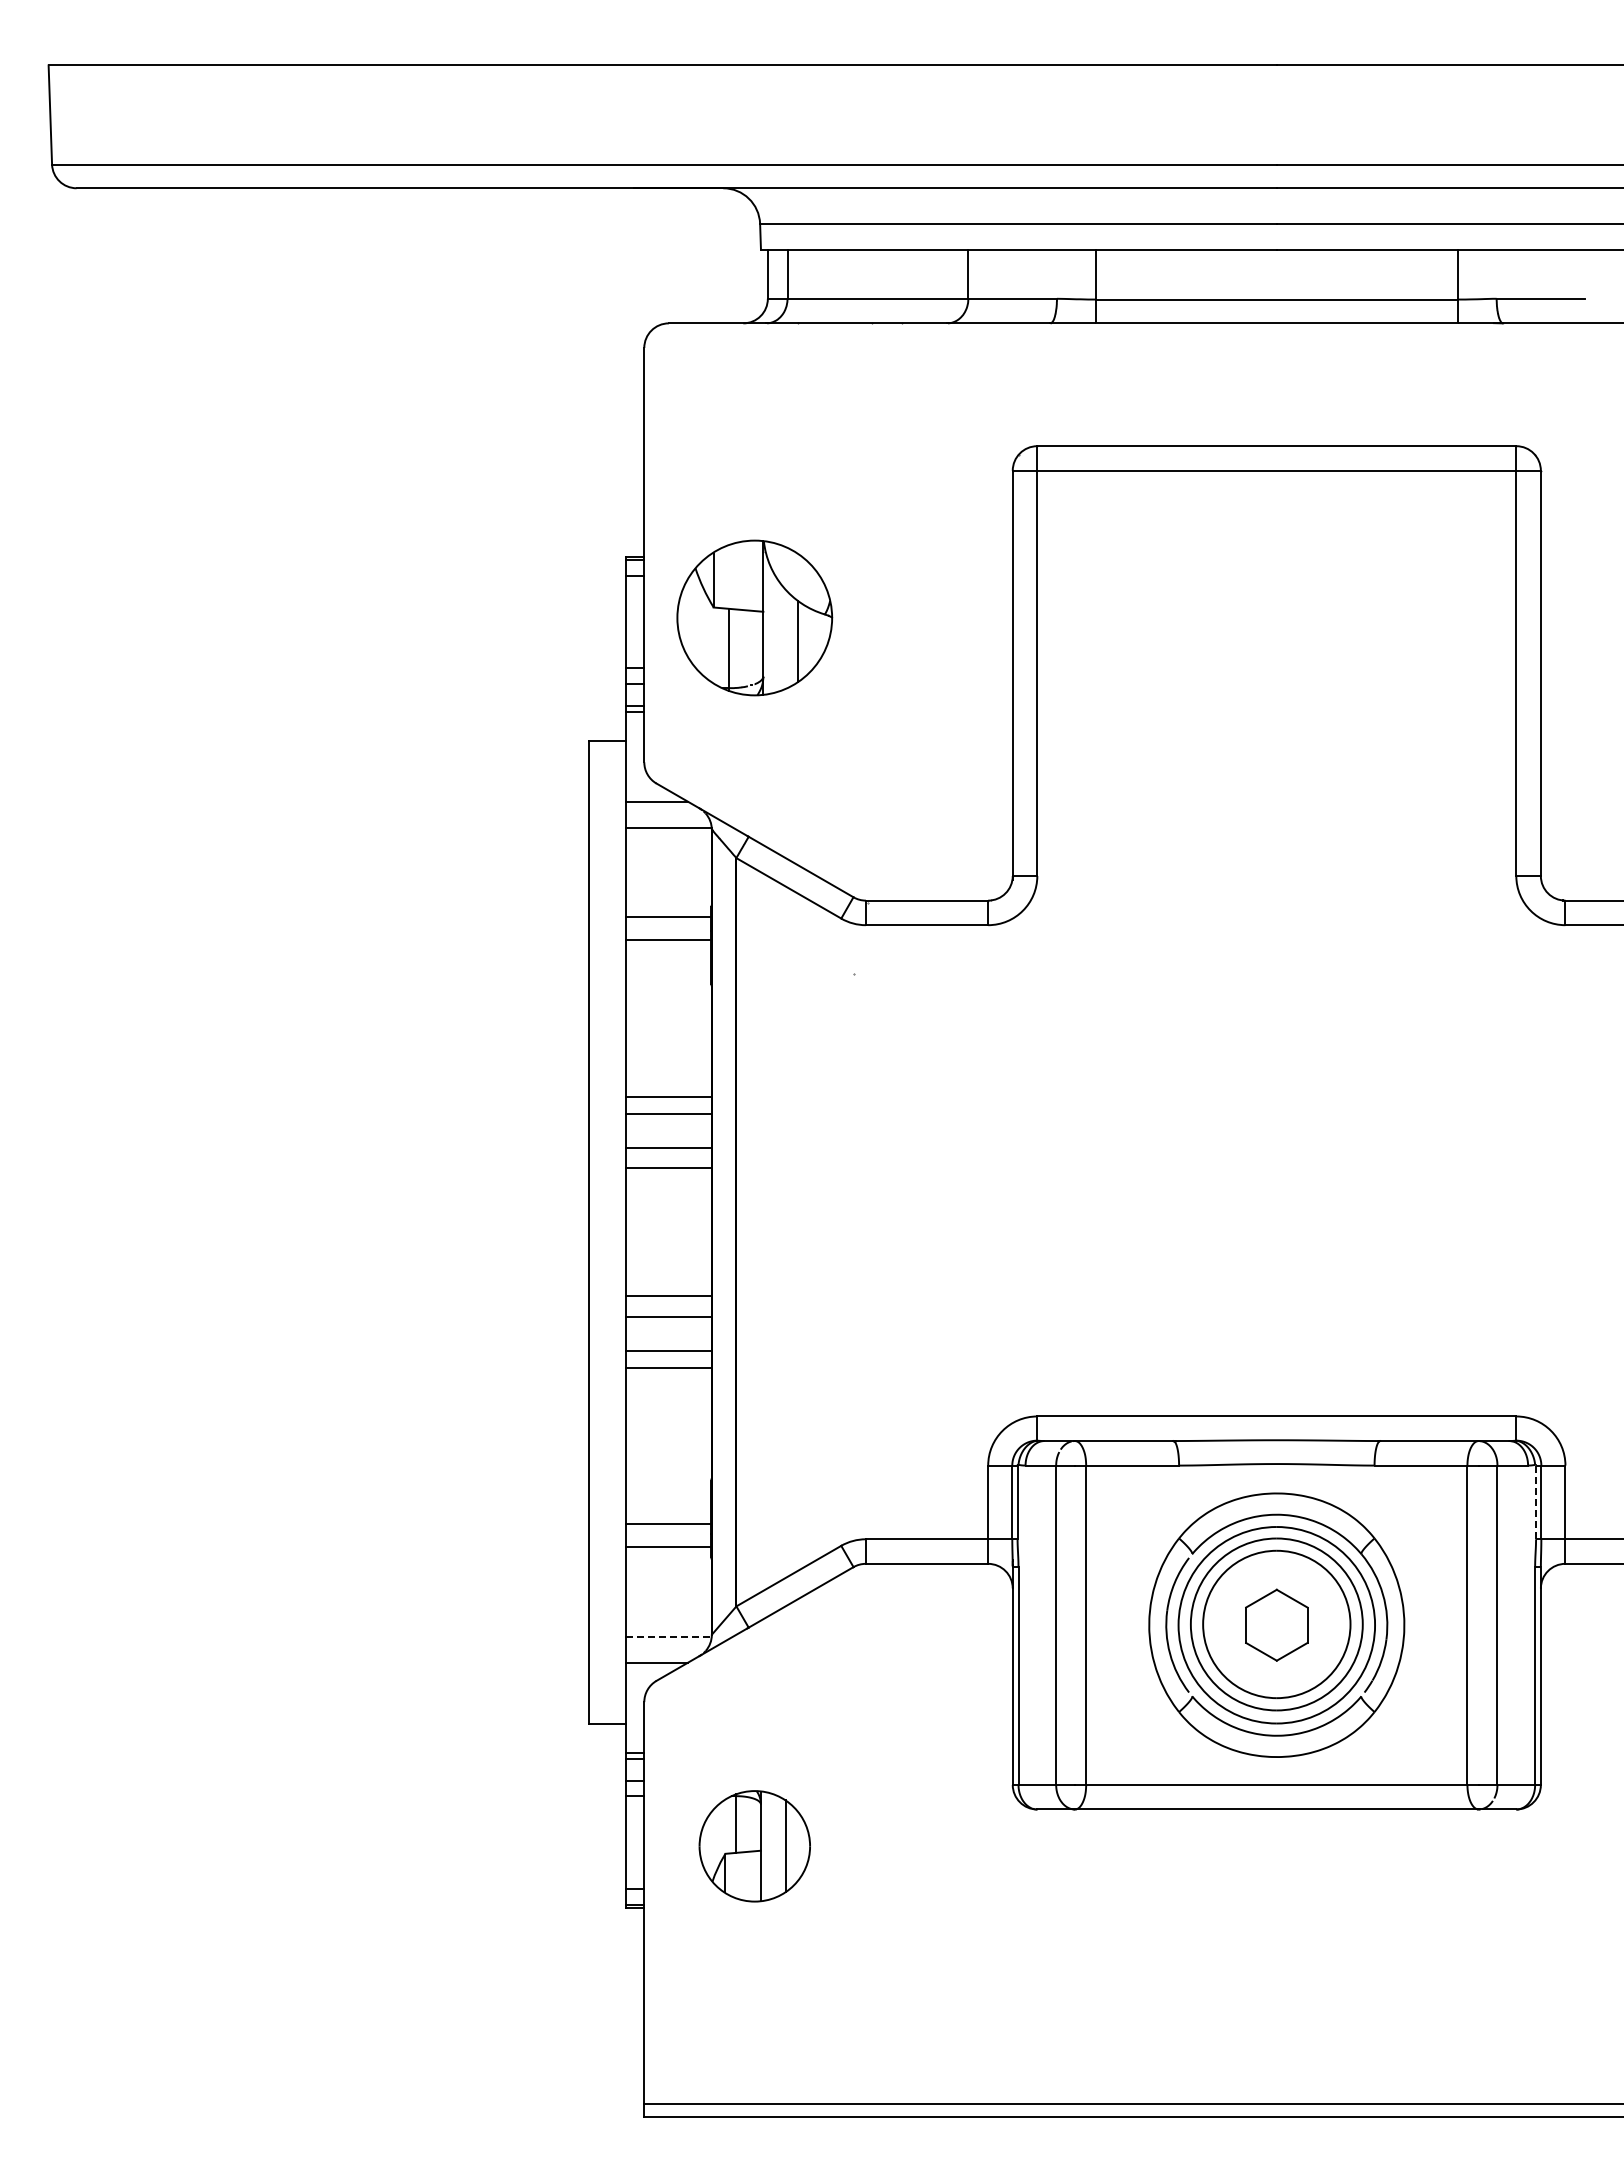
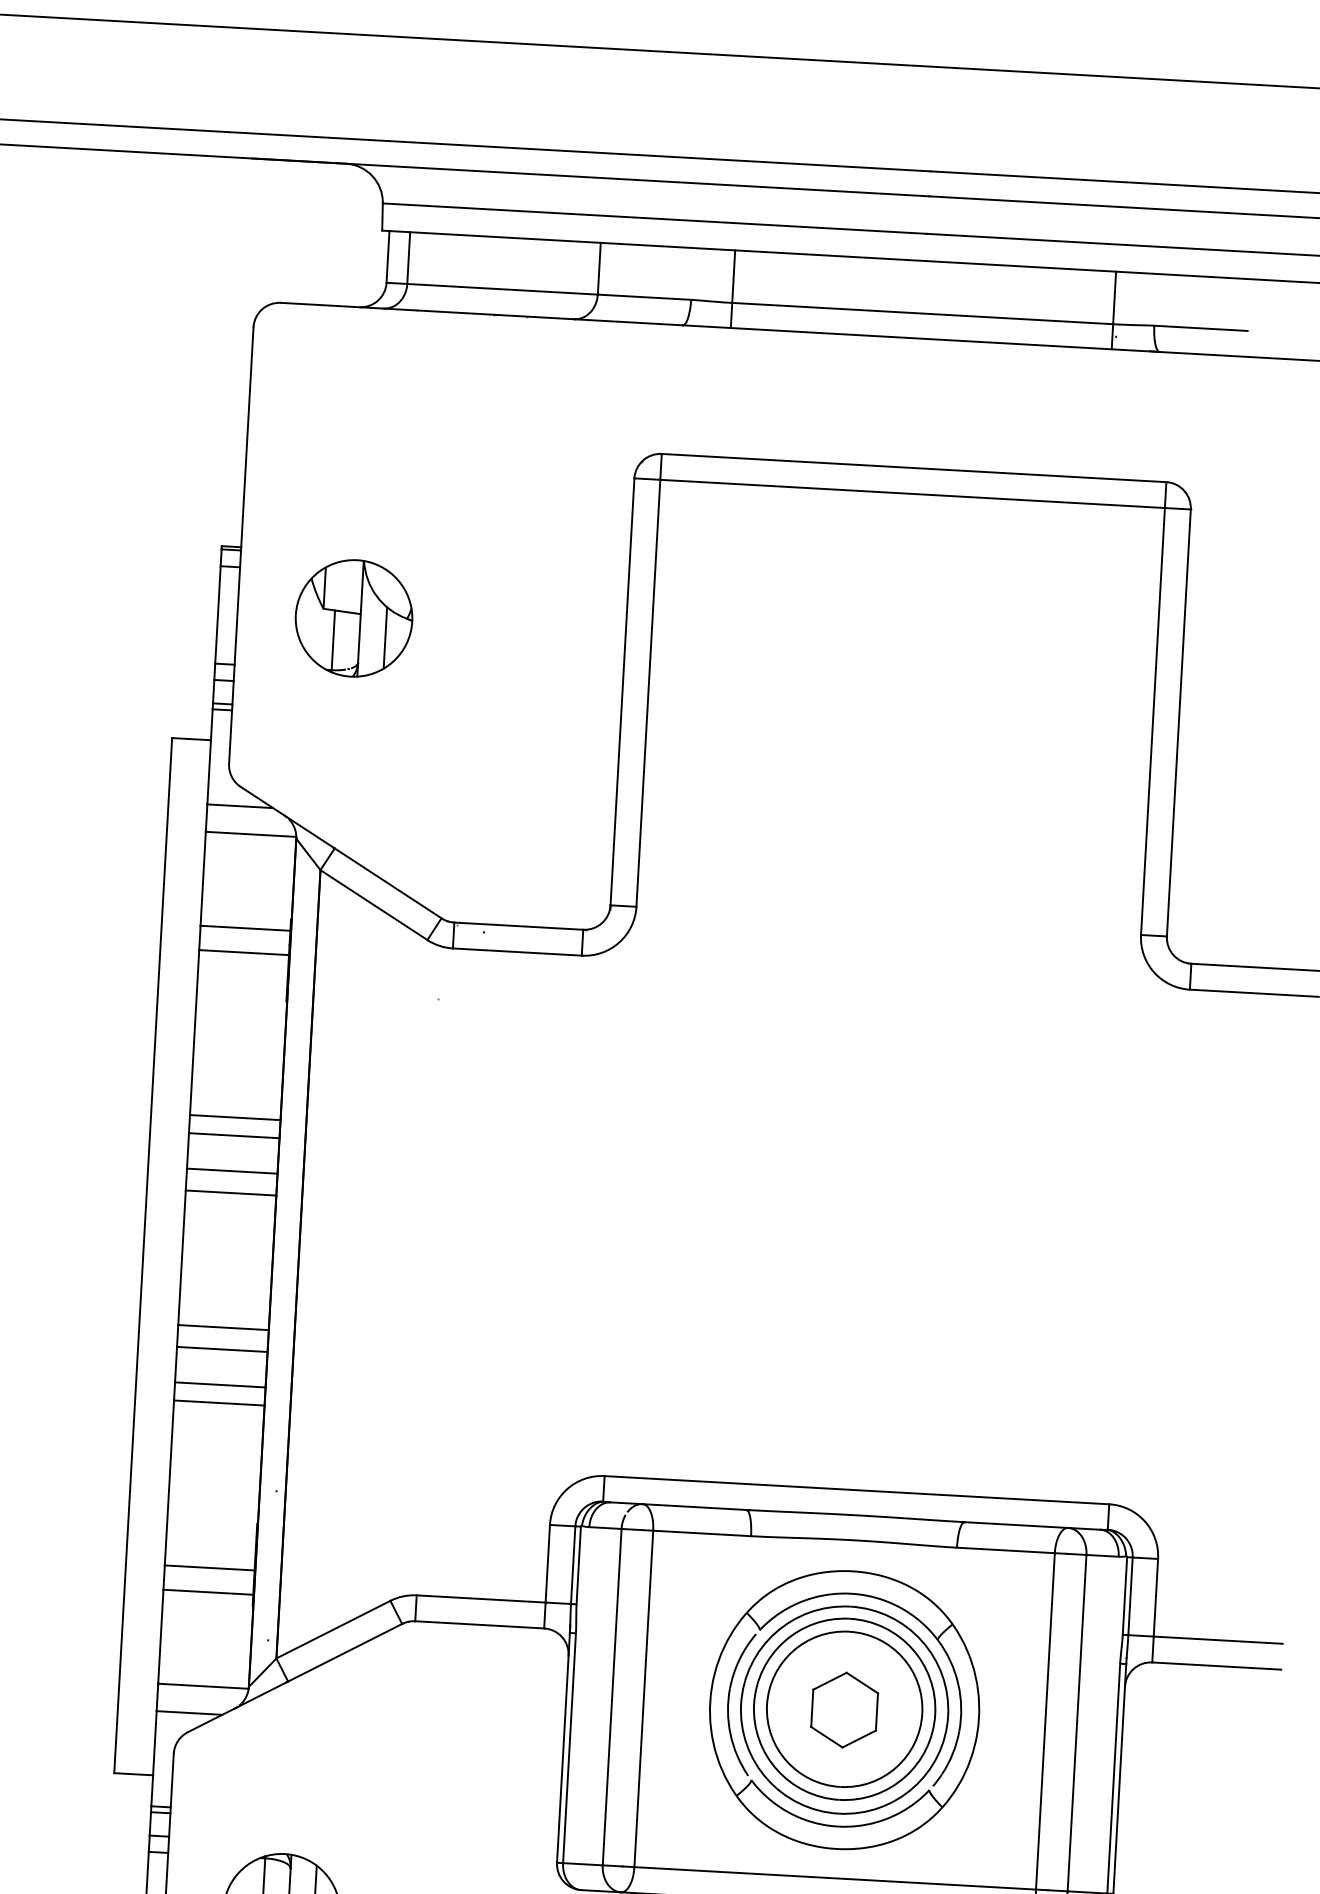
part: (754, 618) -> (353, 618), size x0.71
line: (1536, 1502) -> (1125, 1596), dashed -> solid
line: (668, 1636) -> (203, 1686), dashed -> solid

